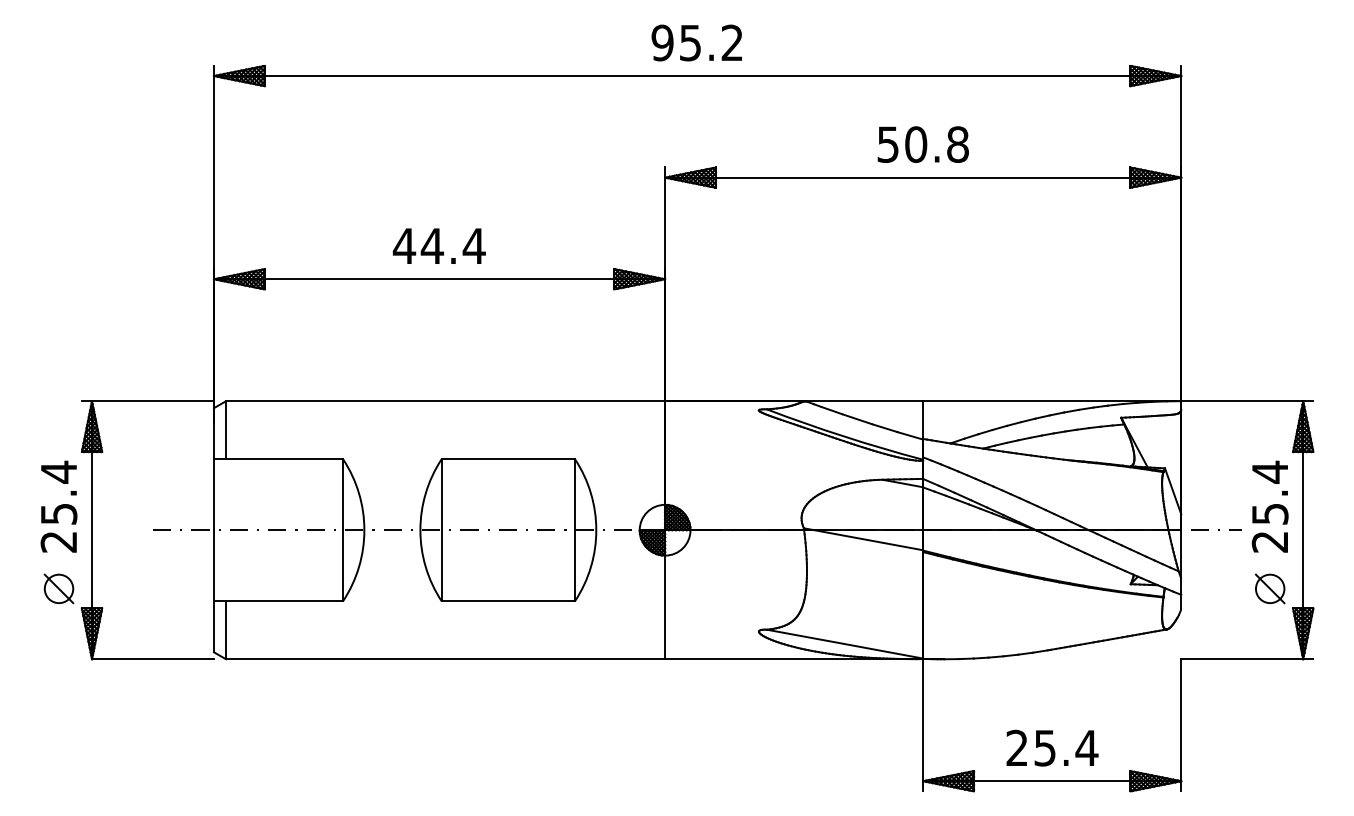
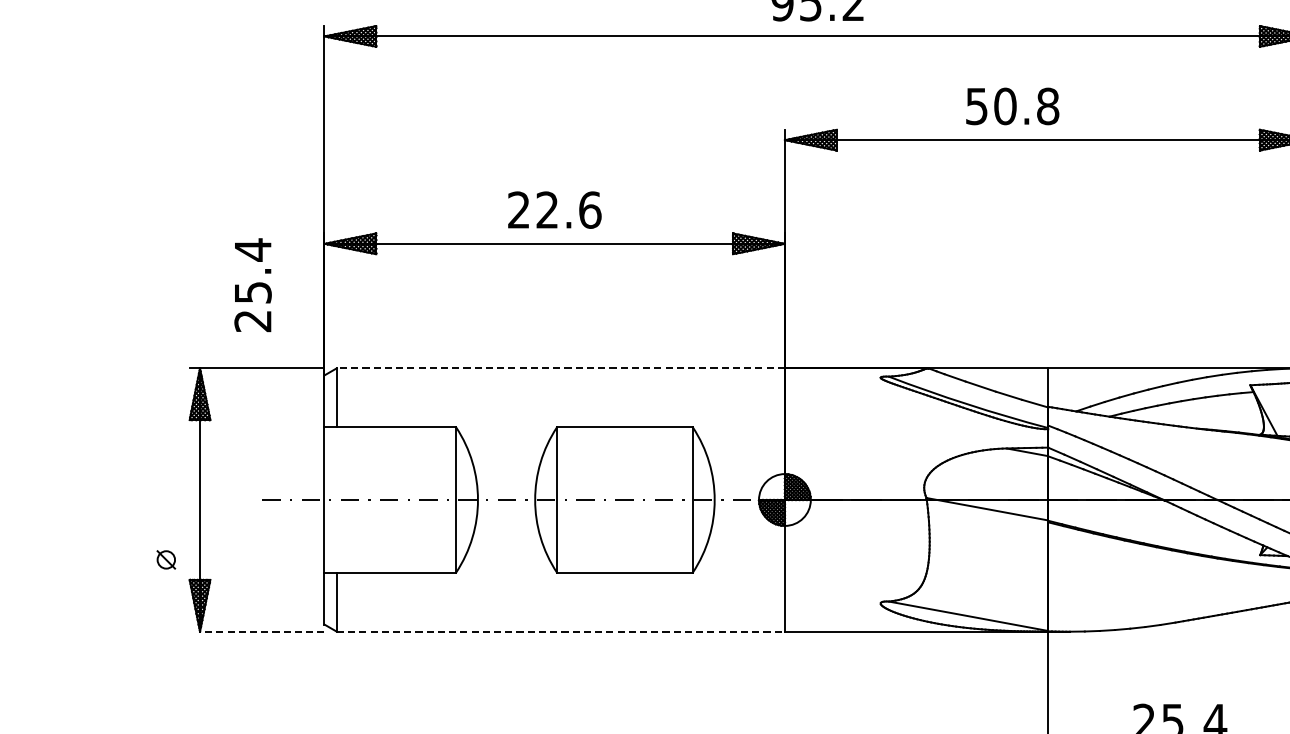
text: (922, 144) -> (1011, 106), moved
text: (438, 245) -> (553, 209), 44.4 -> 22.6
line: (445, 401) -> (560, 368), solid -> dashed
text: (58, 506) -> (252, 284), moved
part: (58, 588) -> (165, 559), size x0.6
line: (153, 659) -> (262, 631), solid -> dashed
line: (445, 659) -> (560, 631), solid -> dashed

